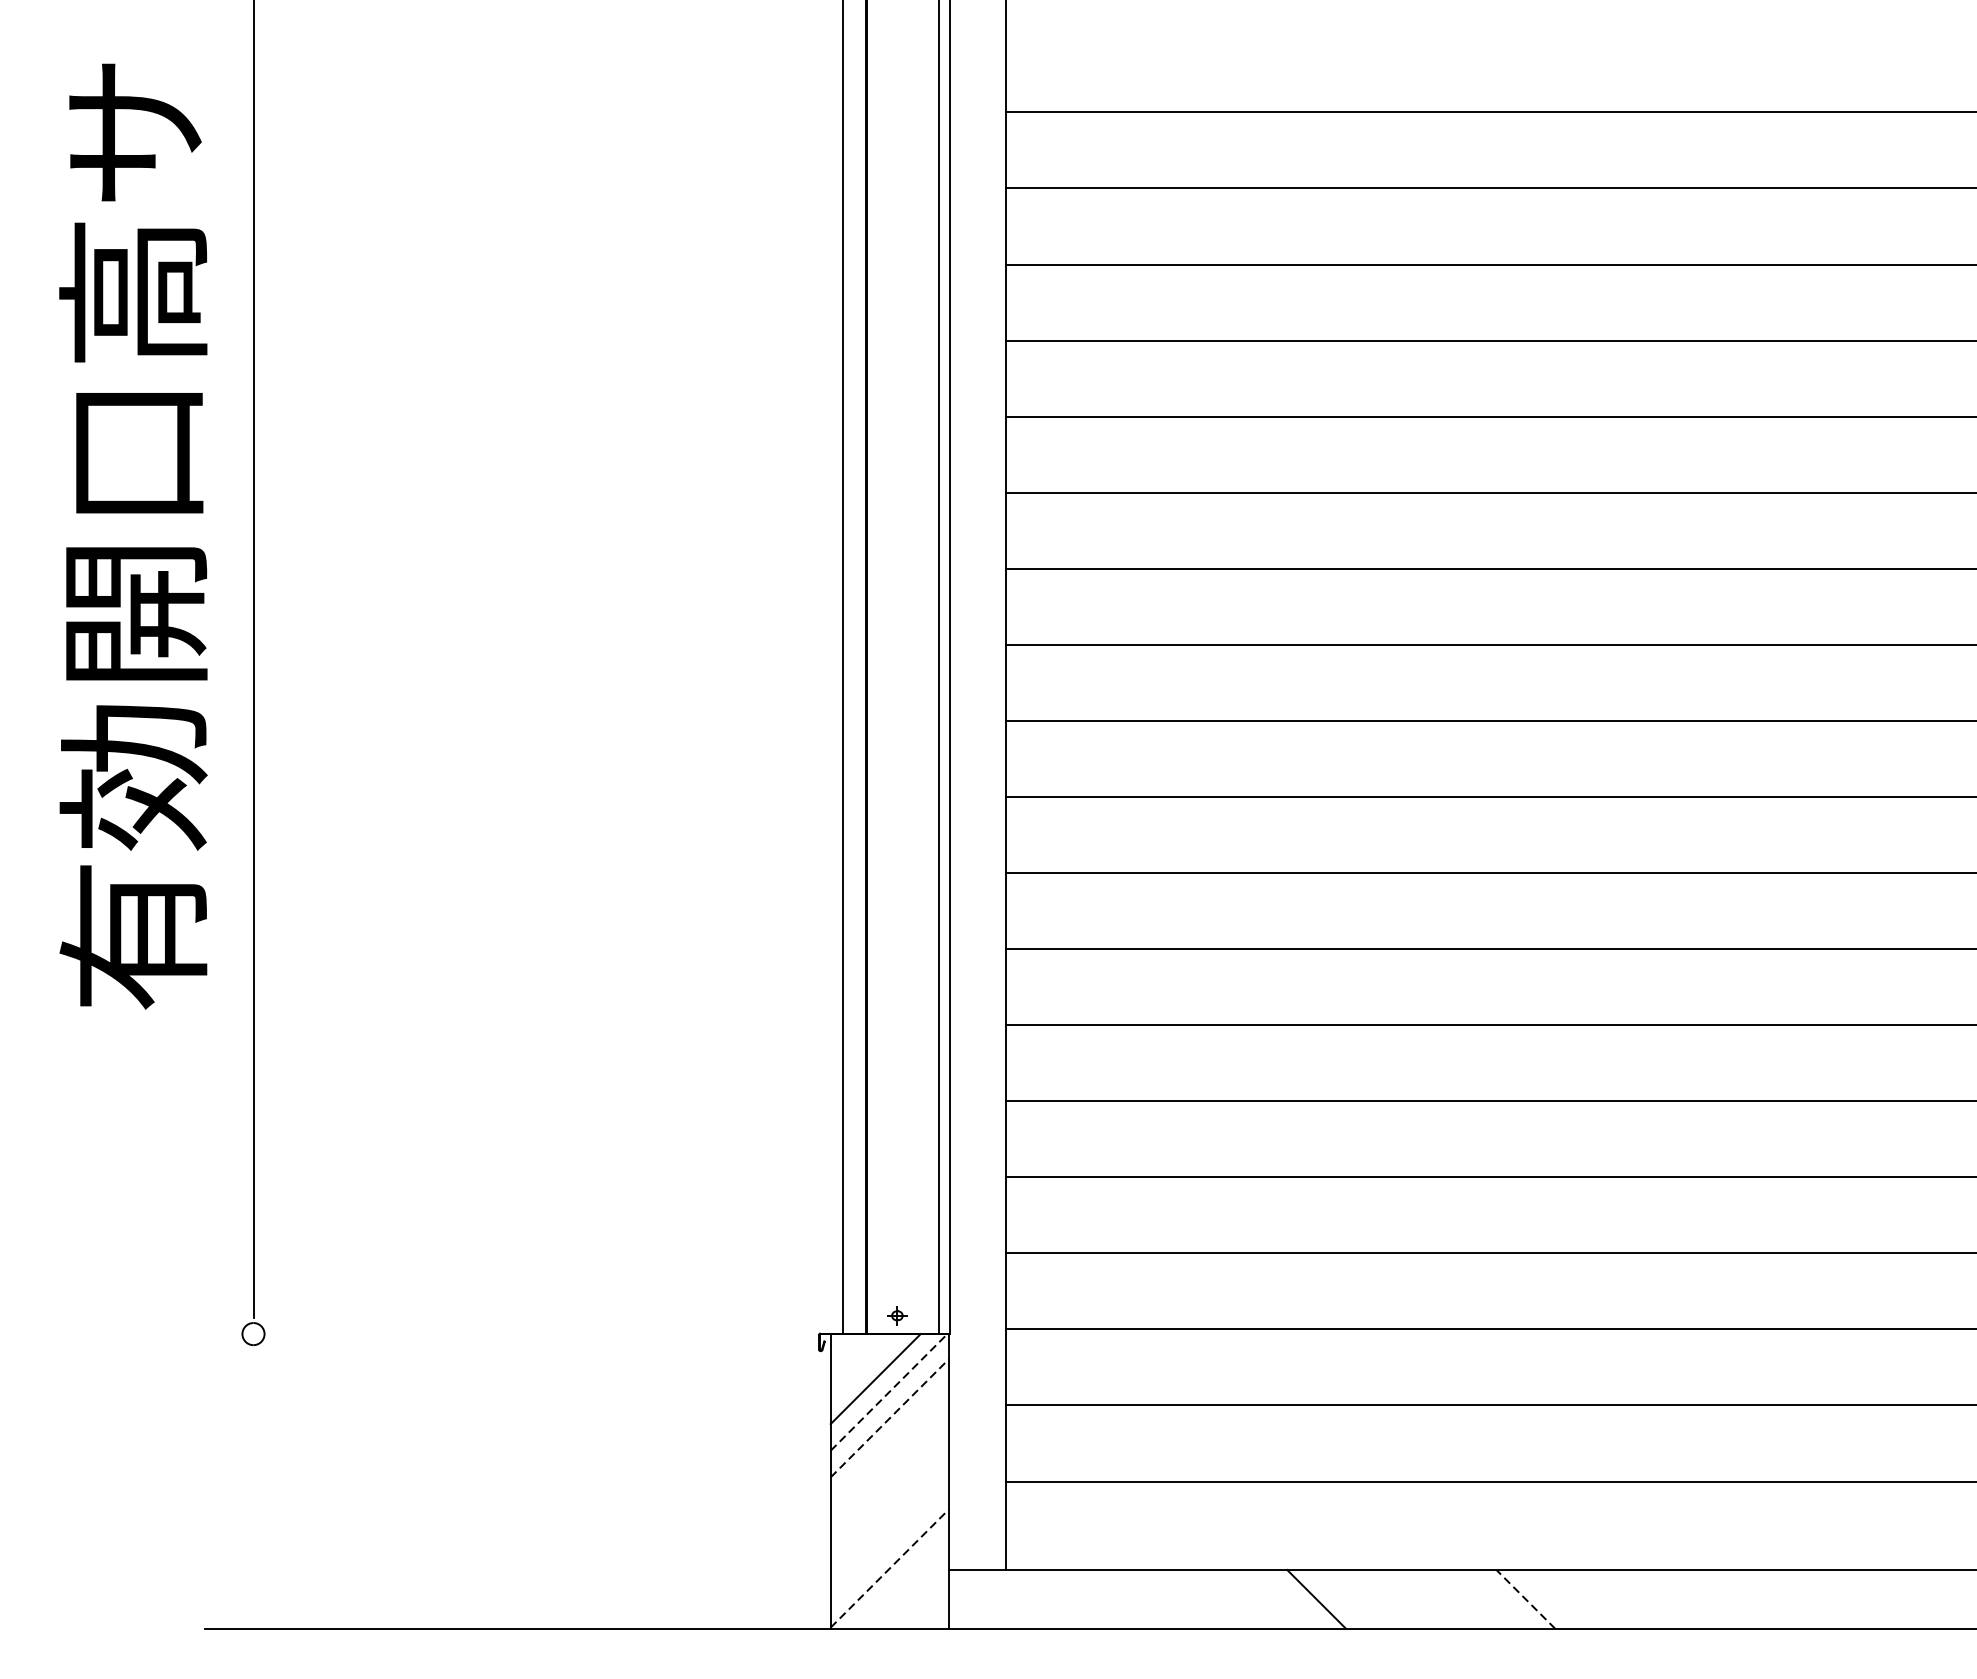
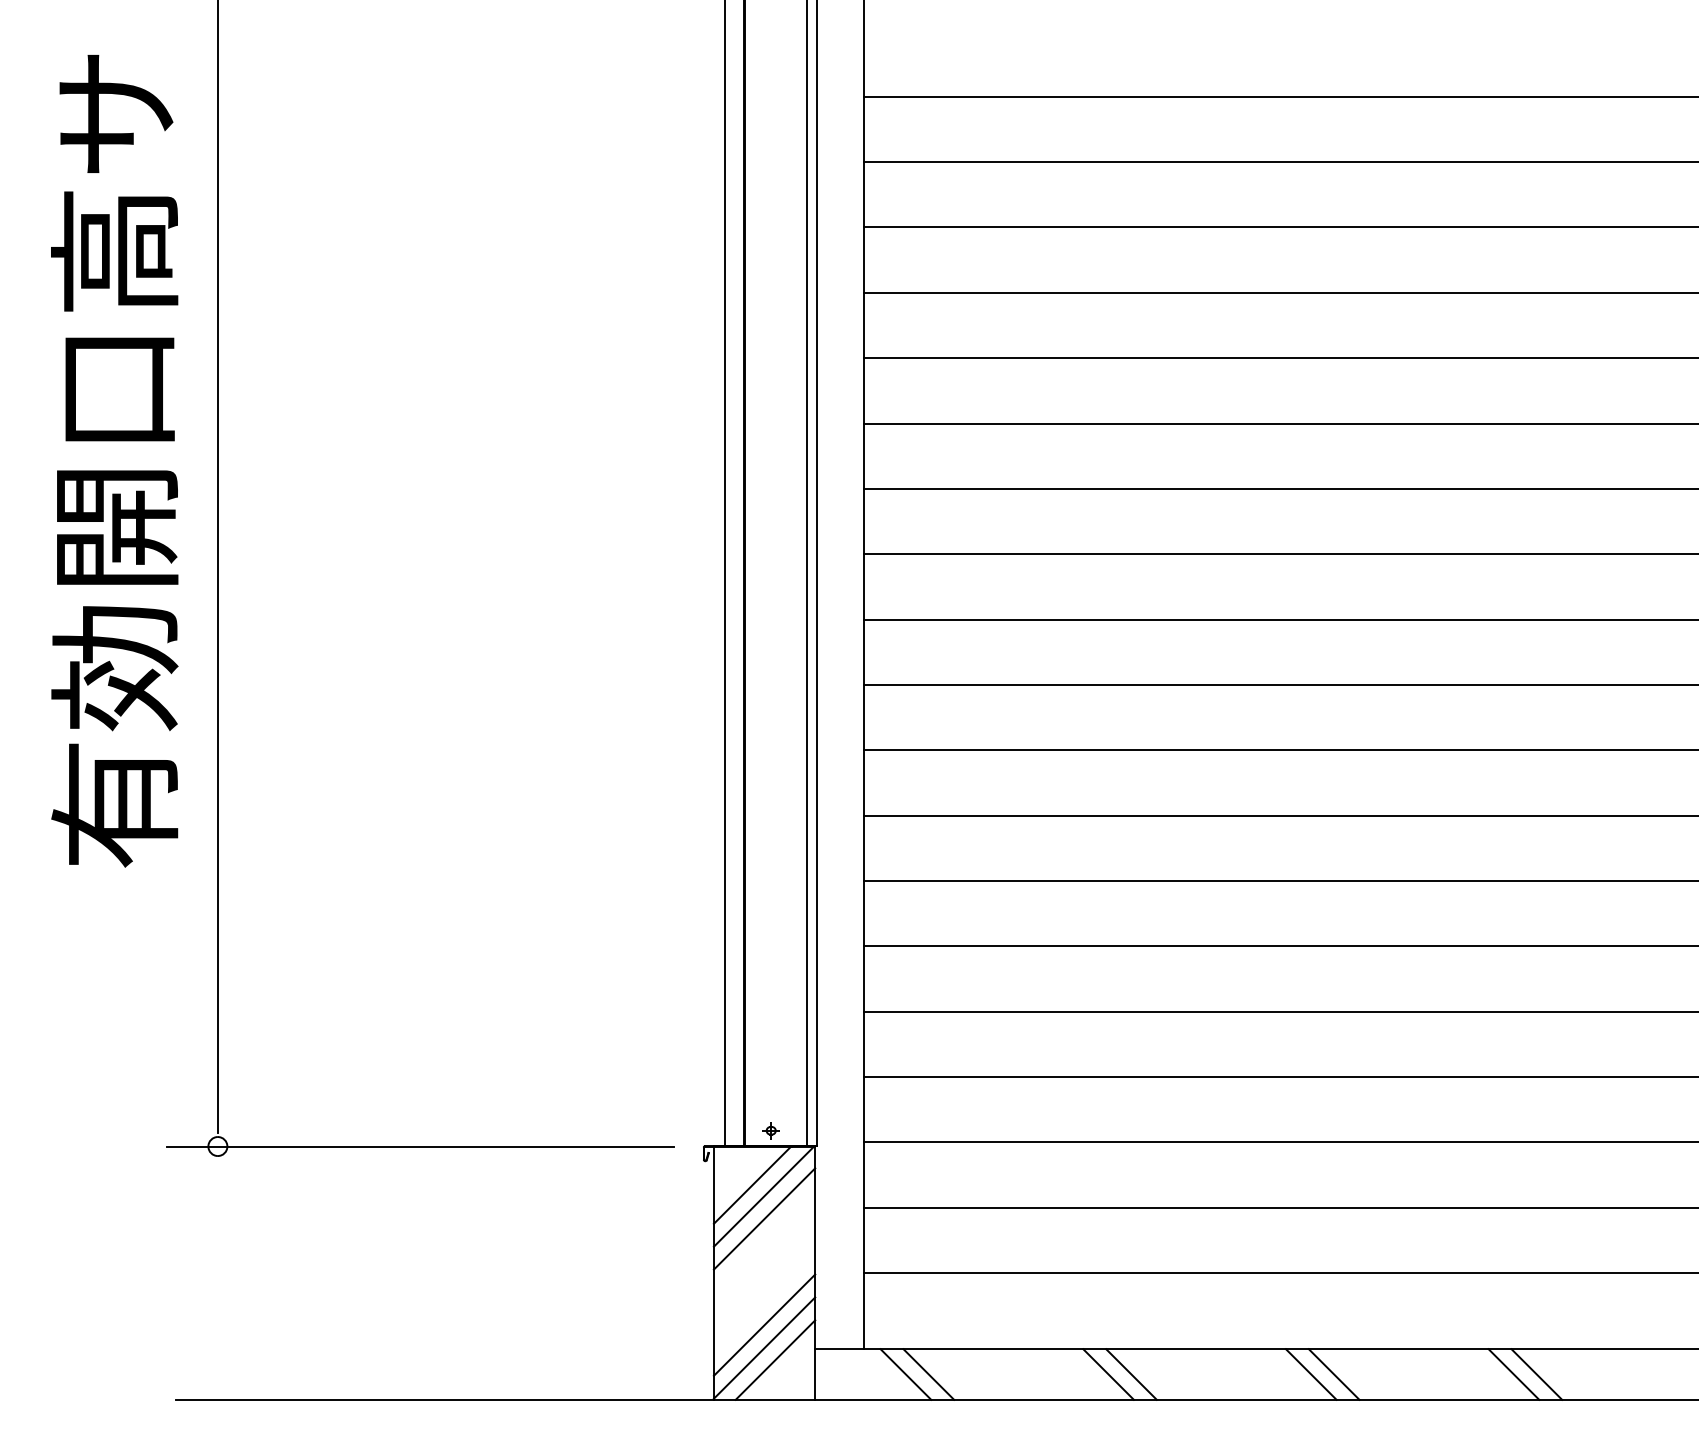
line: (489, 1334) -> (420, 1146), added
line: (889, 1392) -> (764, 1196), dashed -> solid
line: (889, 1417) -> (764, 1218), dashed -> solid
line: (889, 1541) -> (764, 1324), added
line: (889, 1569) -> (764, 1348), dashed -> solid
line: (902, 1581) -> (775, 1359), added
line: (1053, 1599) -> (905, 1374), added
line: (1080, 1599) -> (928, 1374), added
line: (1289, 1599) -> (1108, 1374), added
line: (1526, 1599) -> (1311, 1374), dashed -> solid
line: (1551, 1599) -> (1333, 1374), added
line: (1761, 1599) -> (1513, 1374), added
line: (1787, 1599) -> (1536, 1374), added

